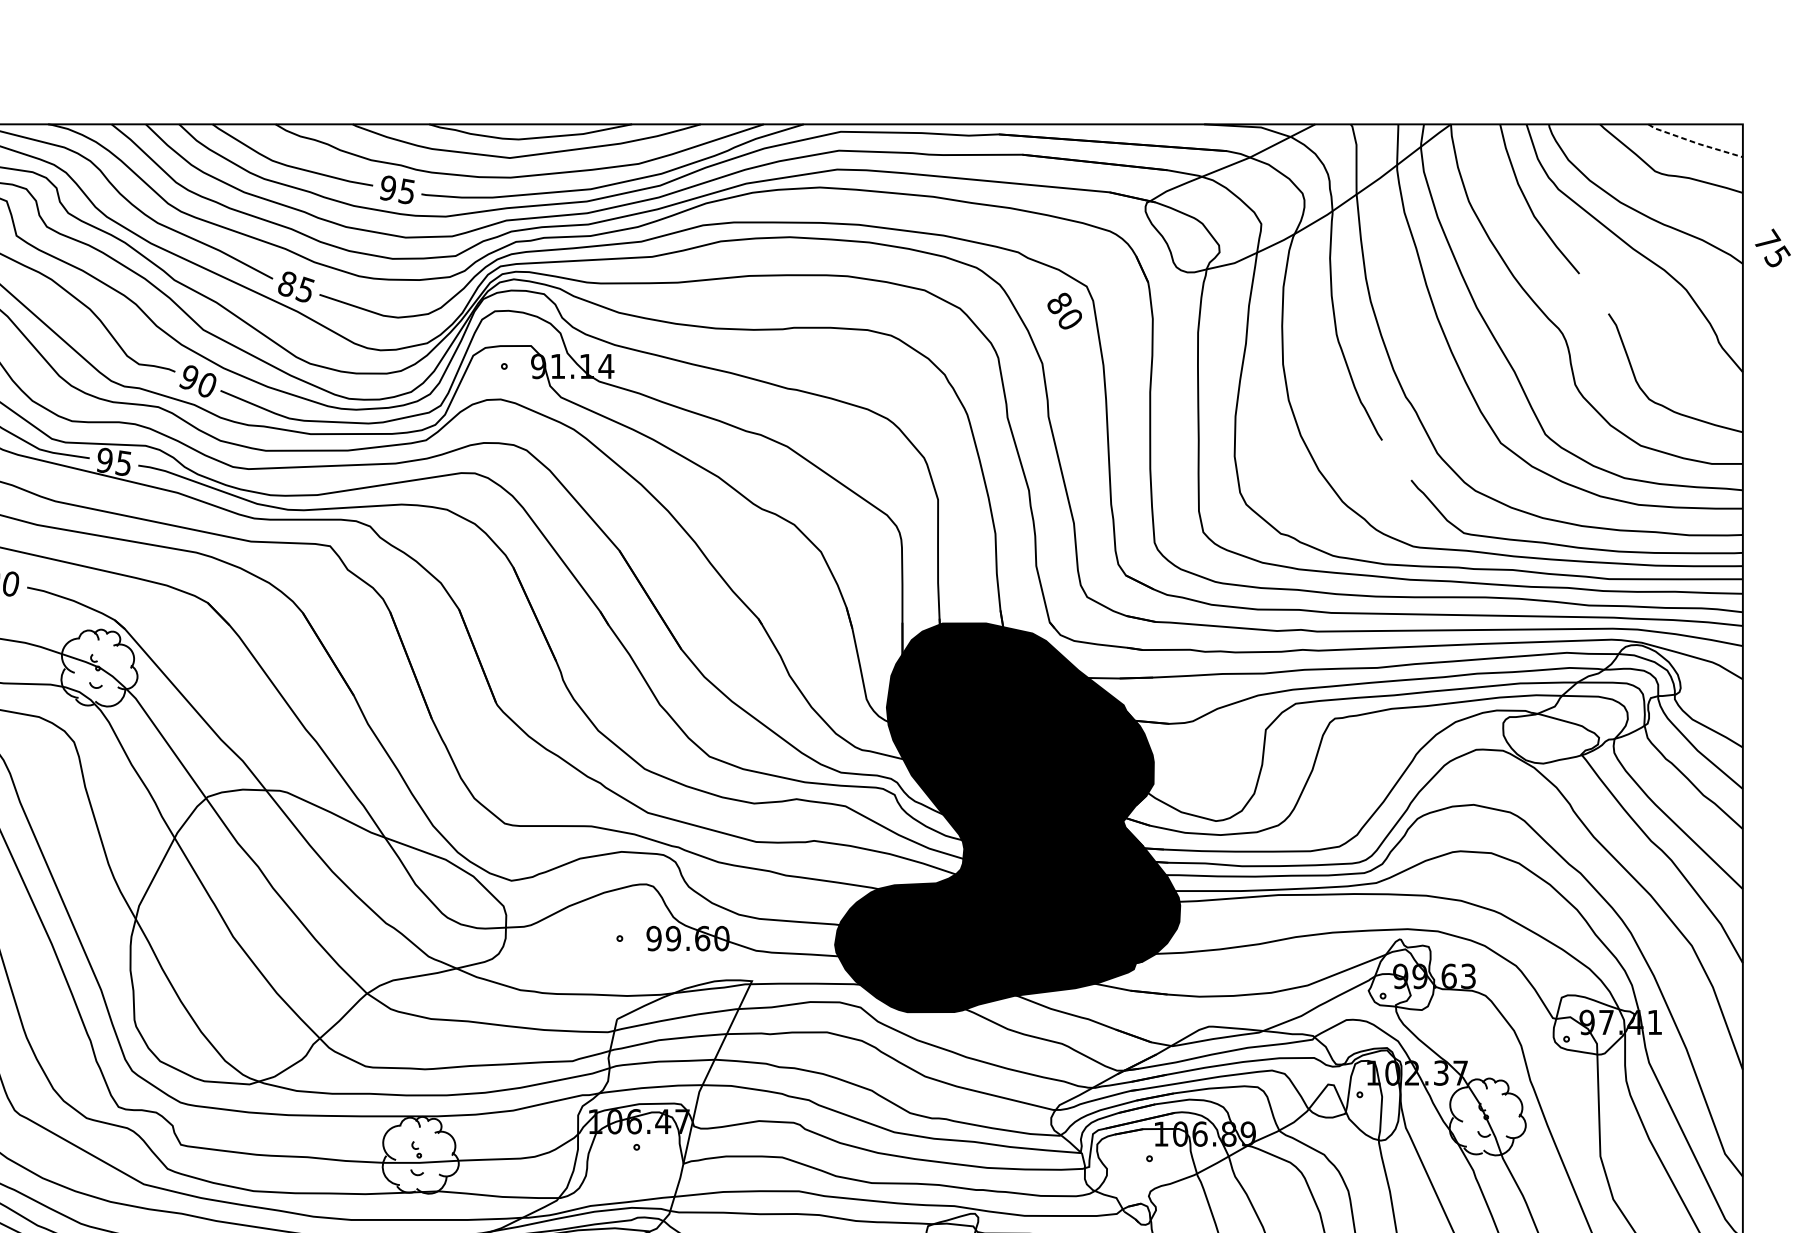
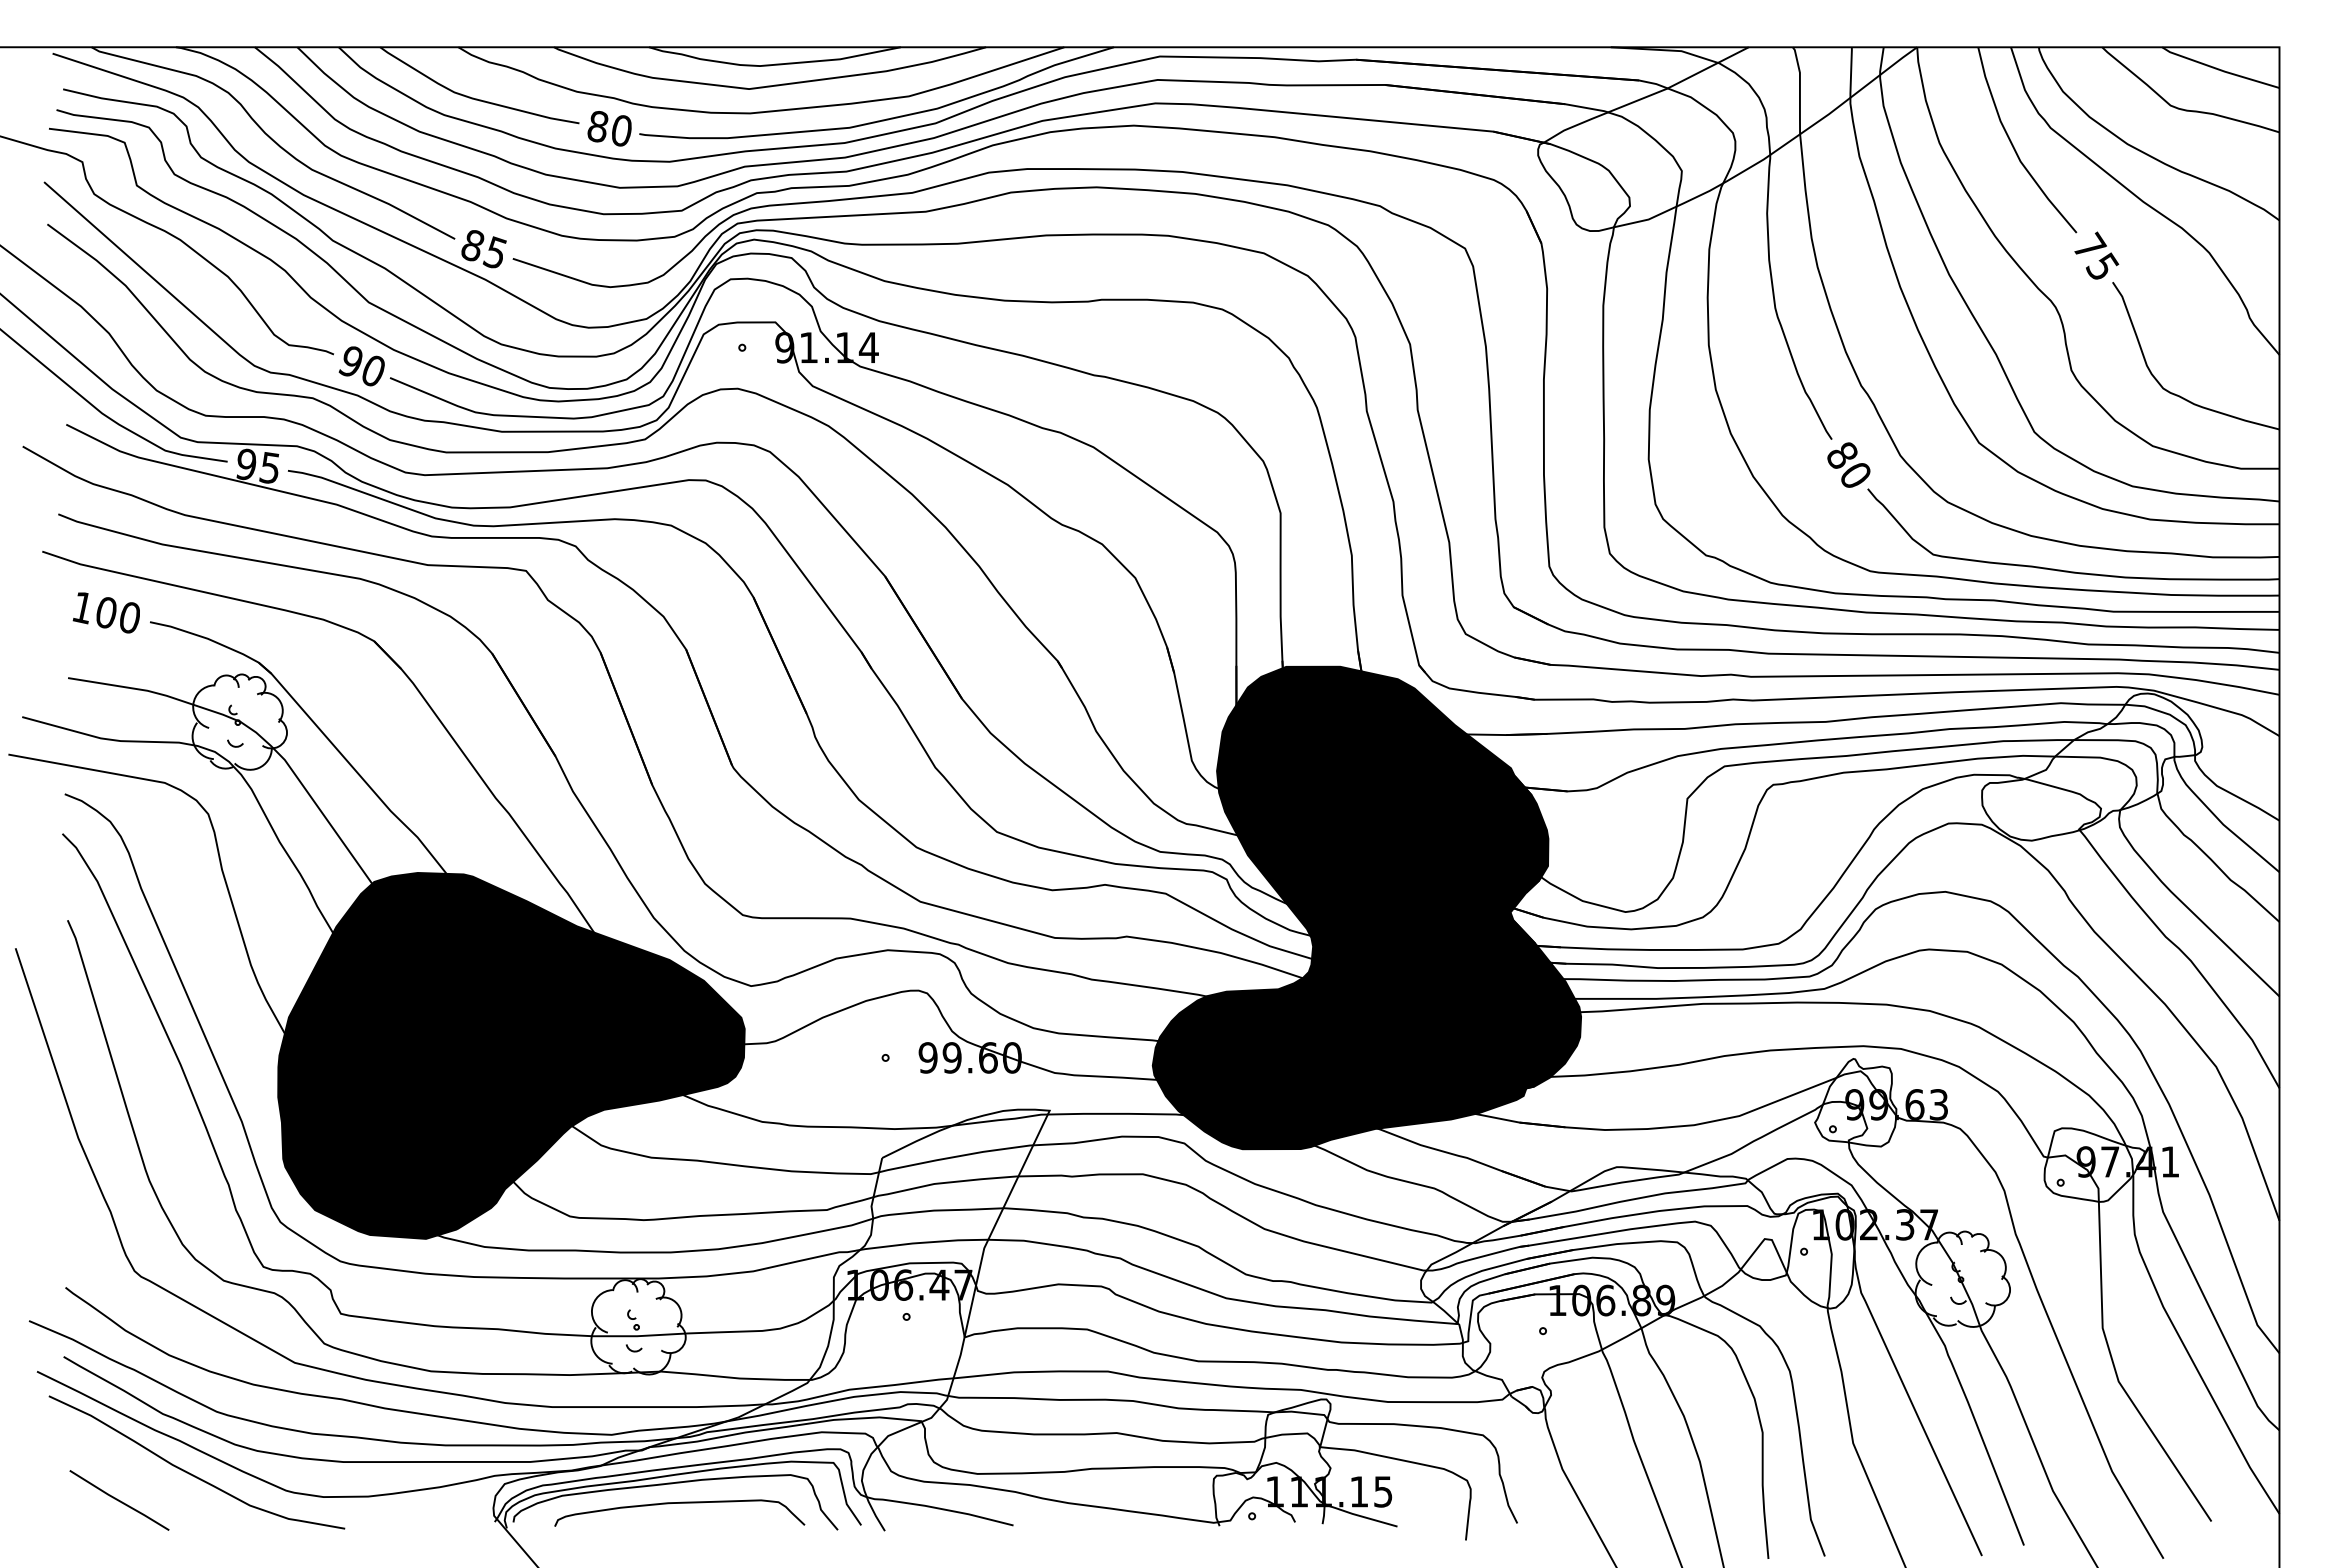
line: (1695, 143) -> (2220, 70), dashed -> solid
text: (397, 189) -> (609, 128), 95 -> 80
text: (1772, 247) -> (2096, 255), moved
text: (1064, 310) -> (1848, 464), moved
fill: (318, 936) -> (511, 1055), added

